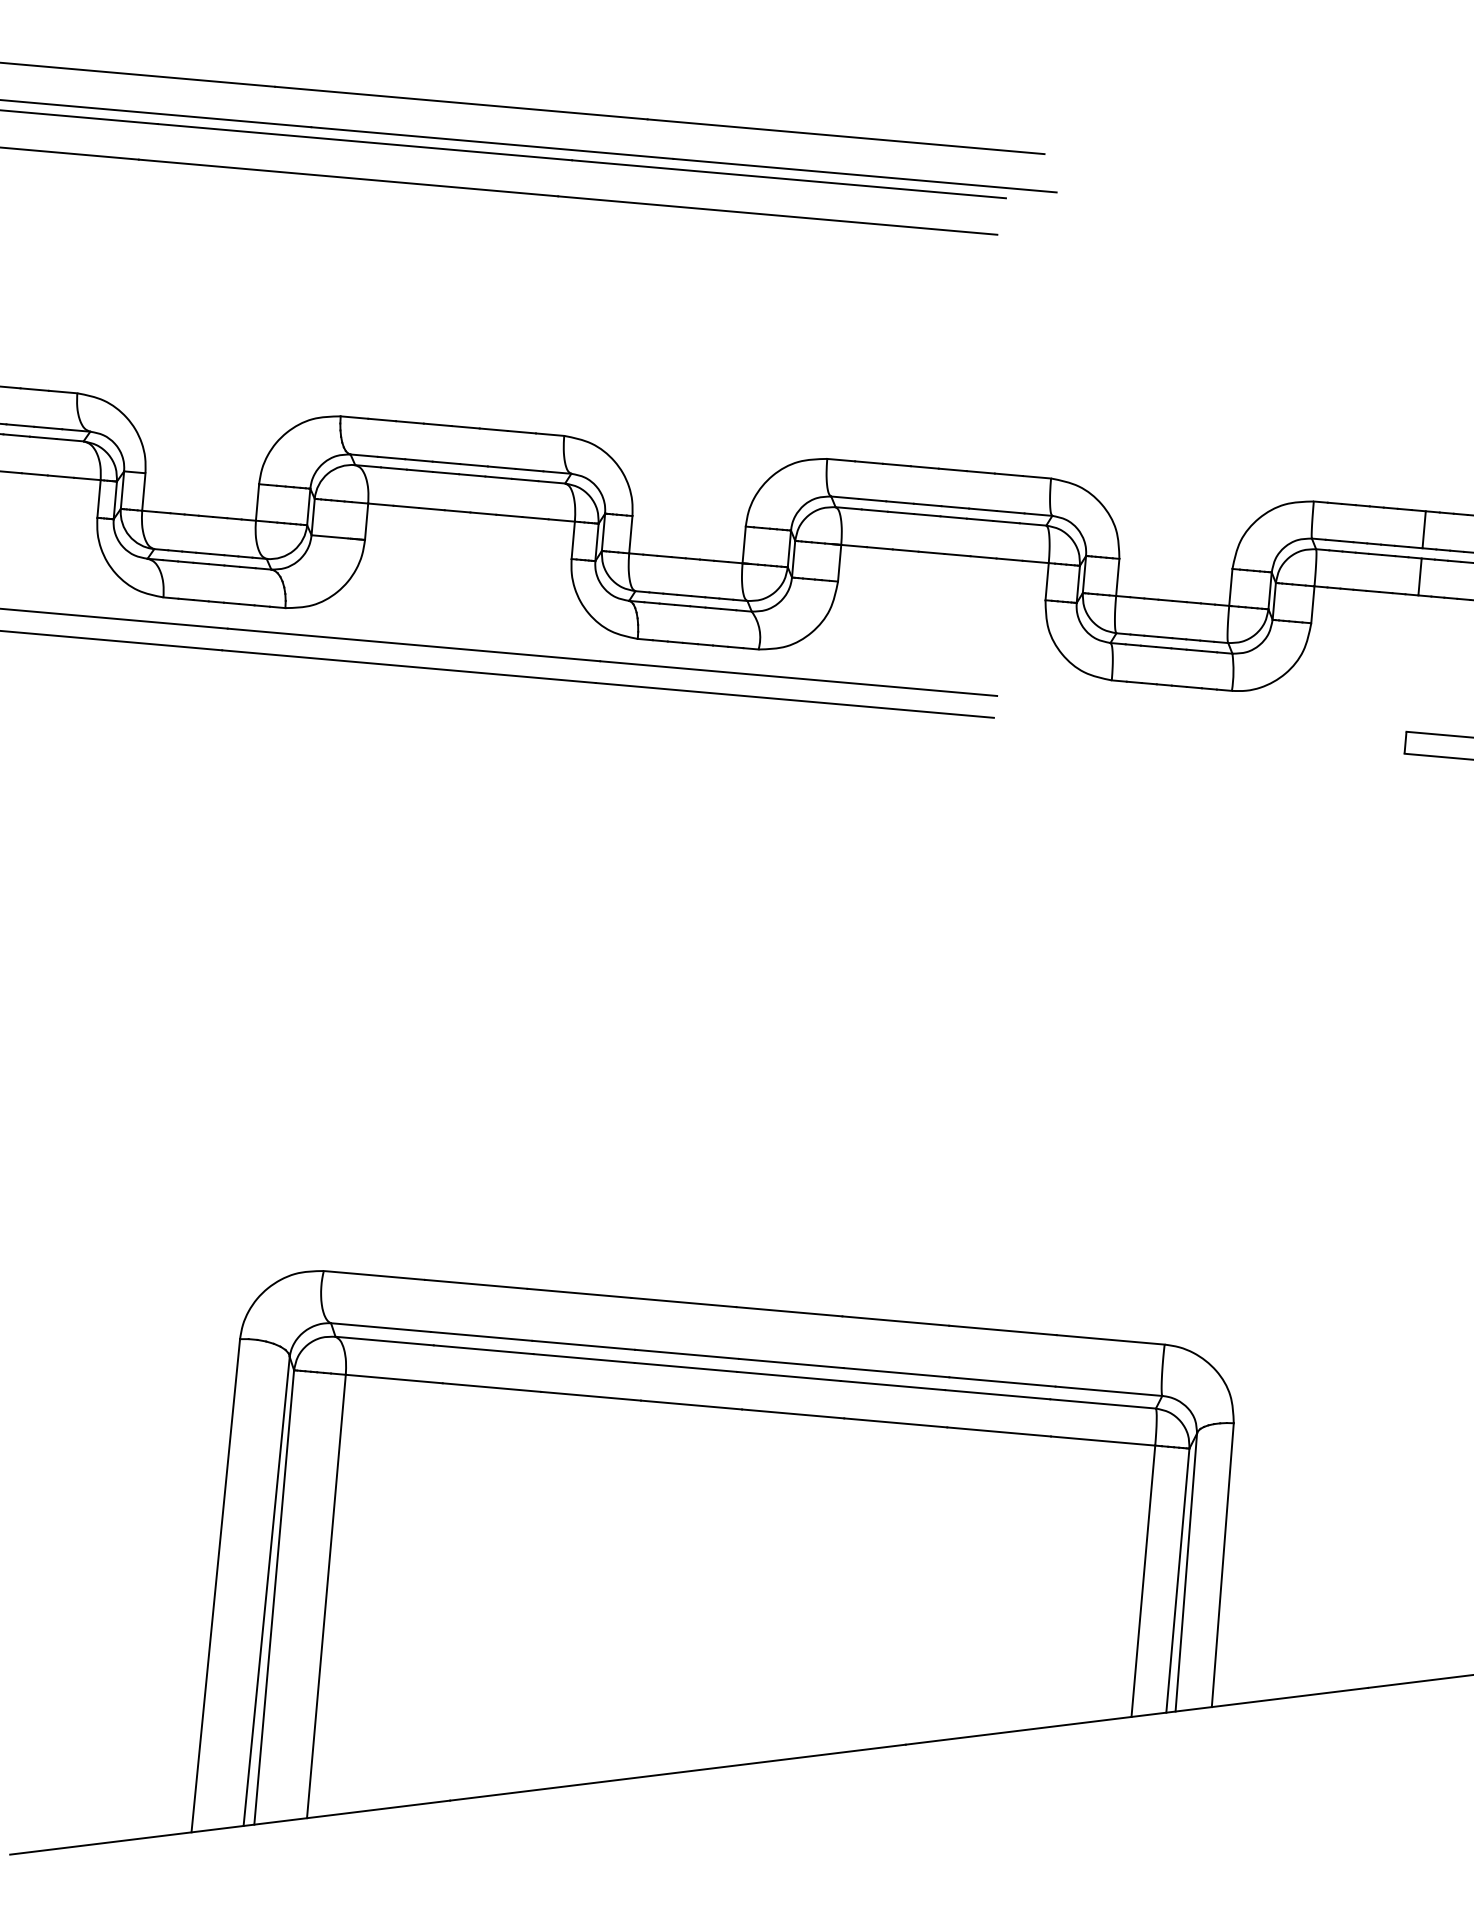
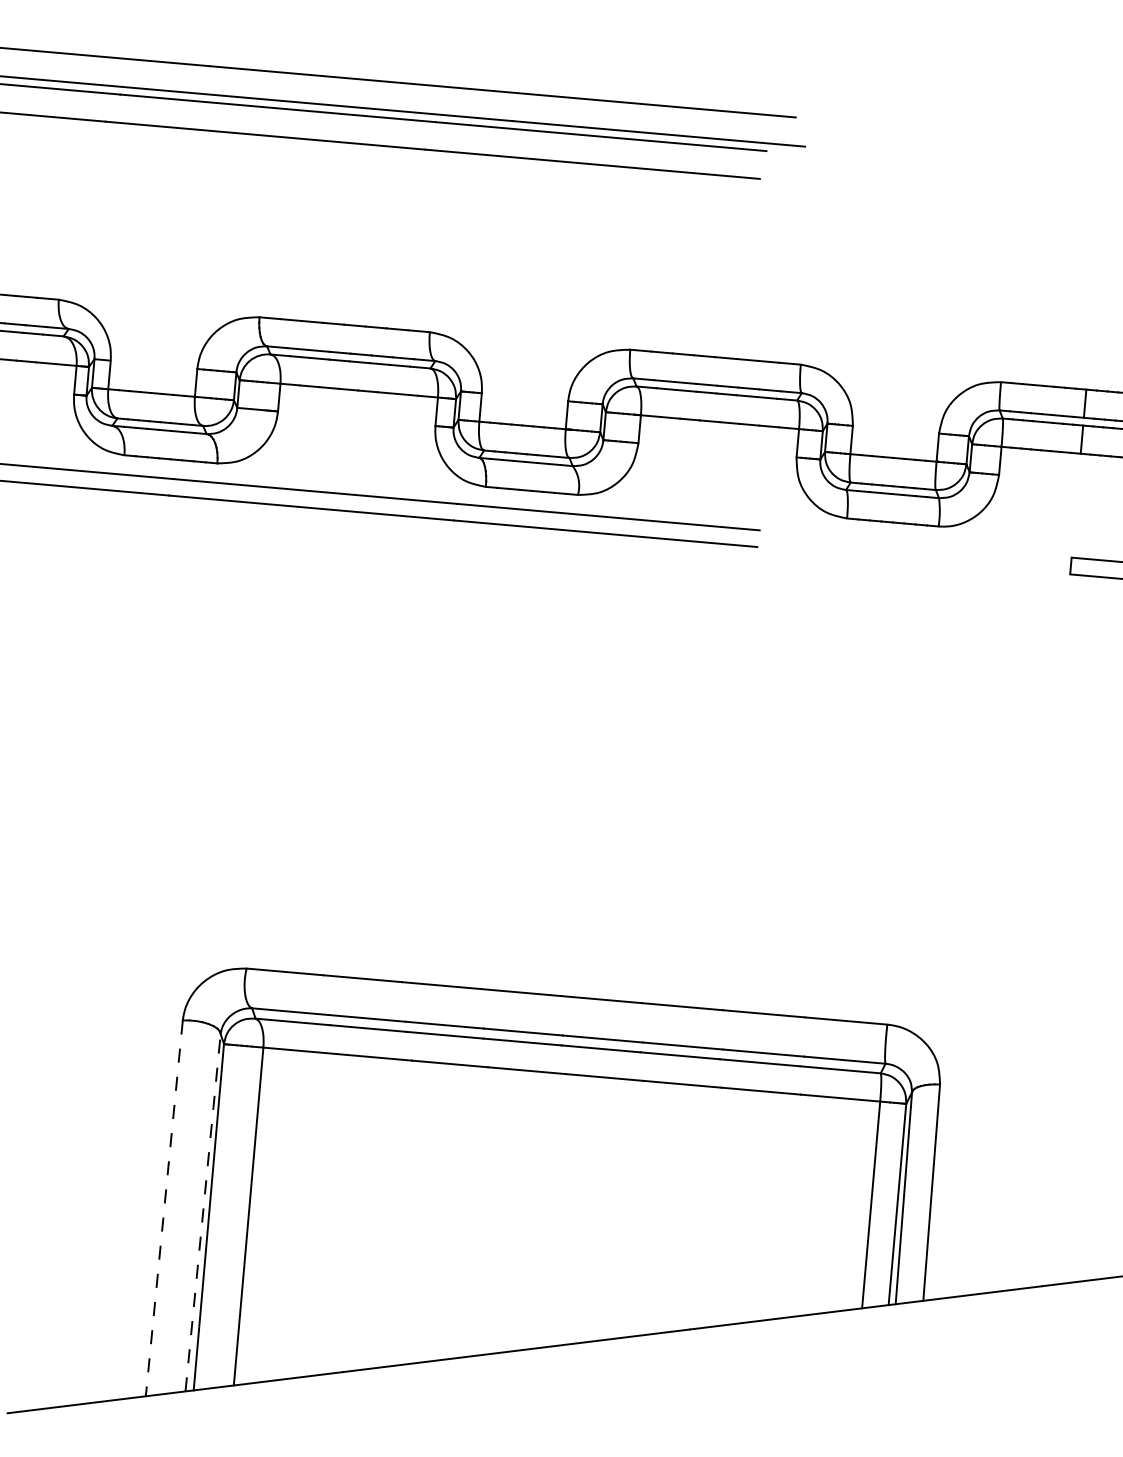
line: (215, 1585) -> (164, 1208), solid -> dashed
line: (266, 1591) -> (202, 1212), solid -> dashed

